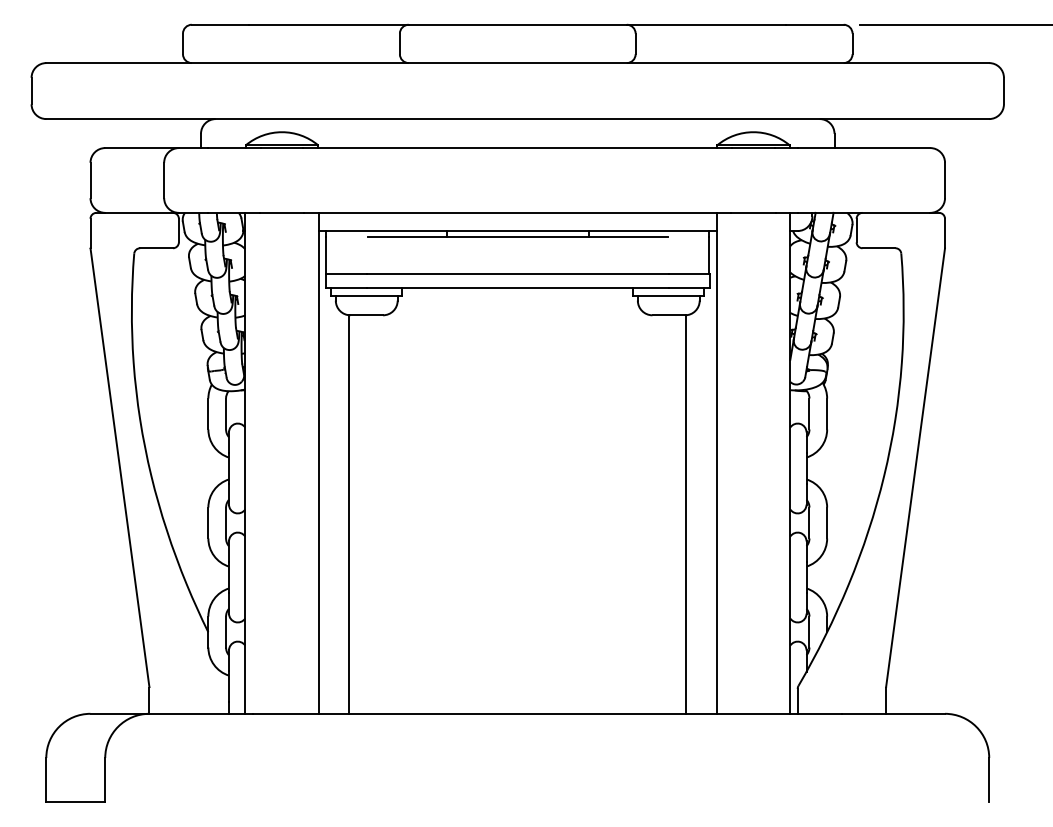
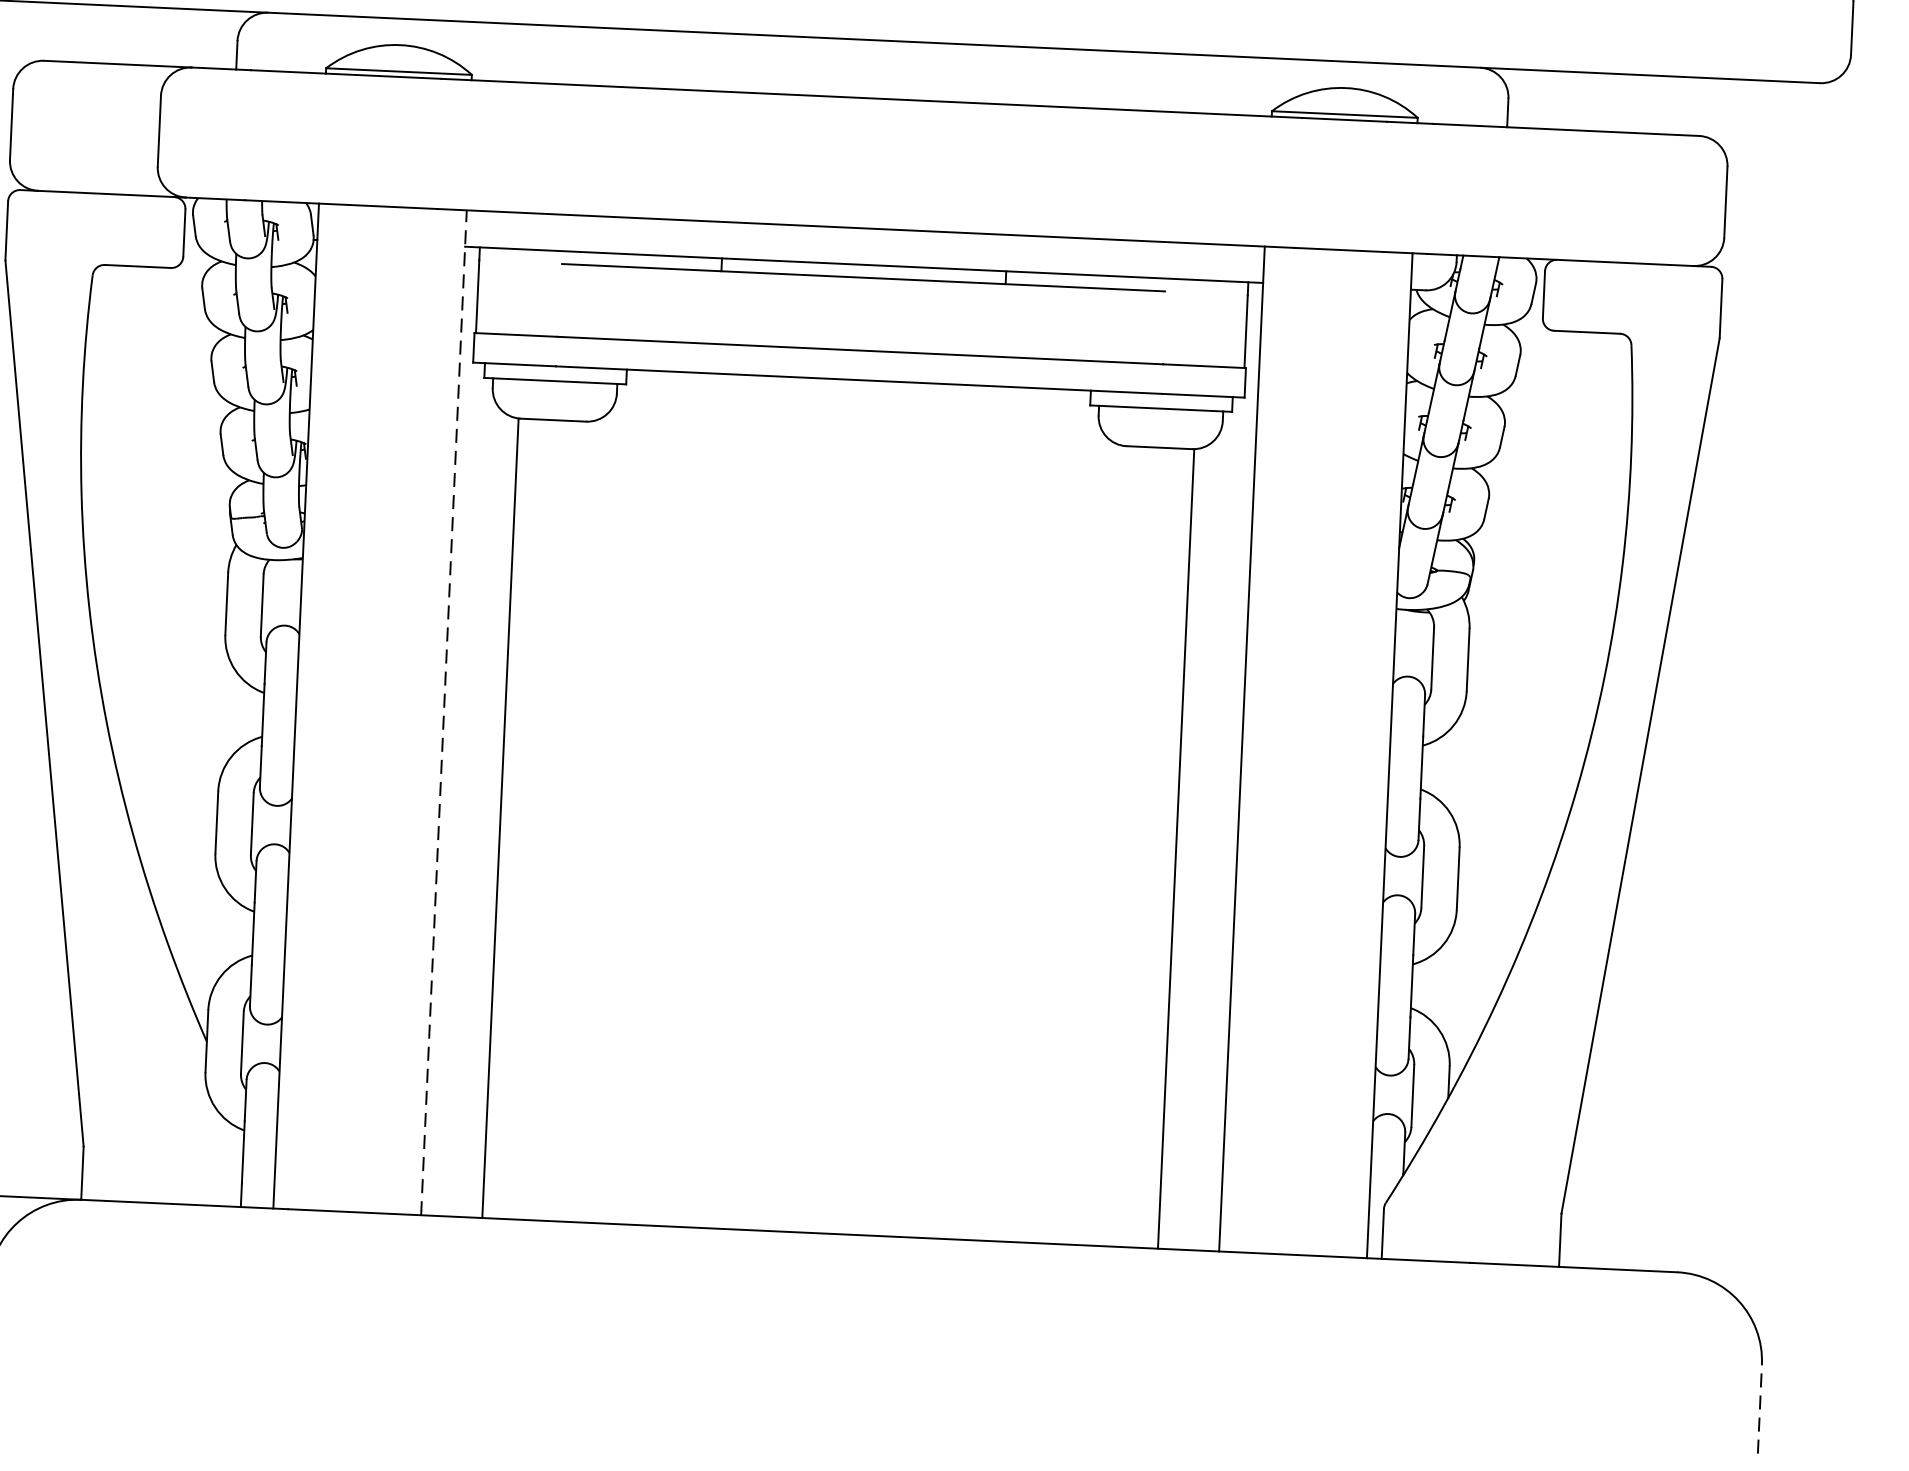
line: (318, 462) -> (443, 711), solid -> dashed
line: (989, 779) -> (1760, 1408), solid -> dashed

